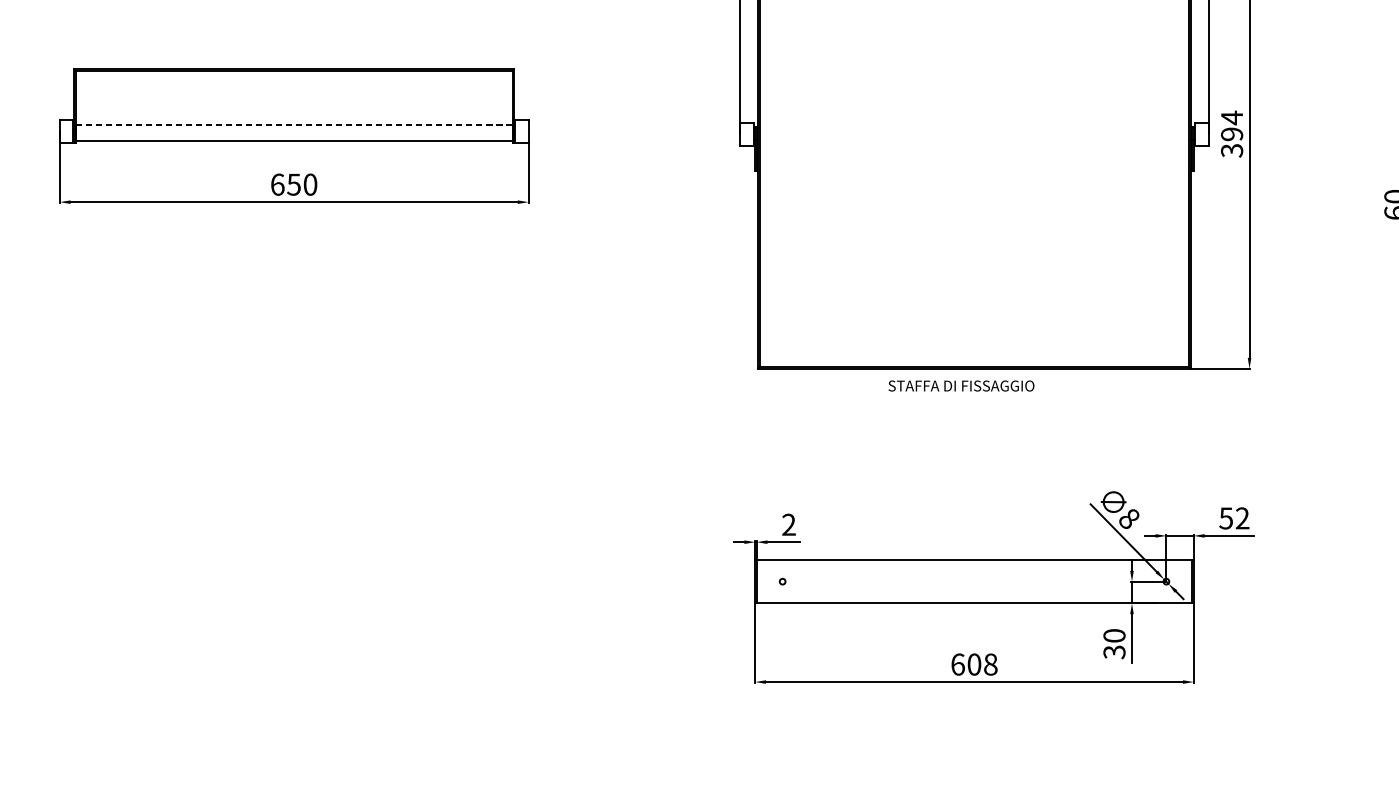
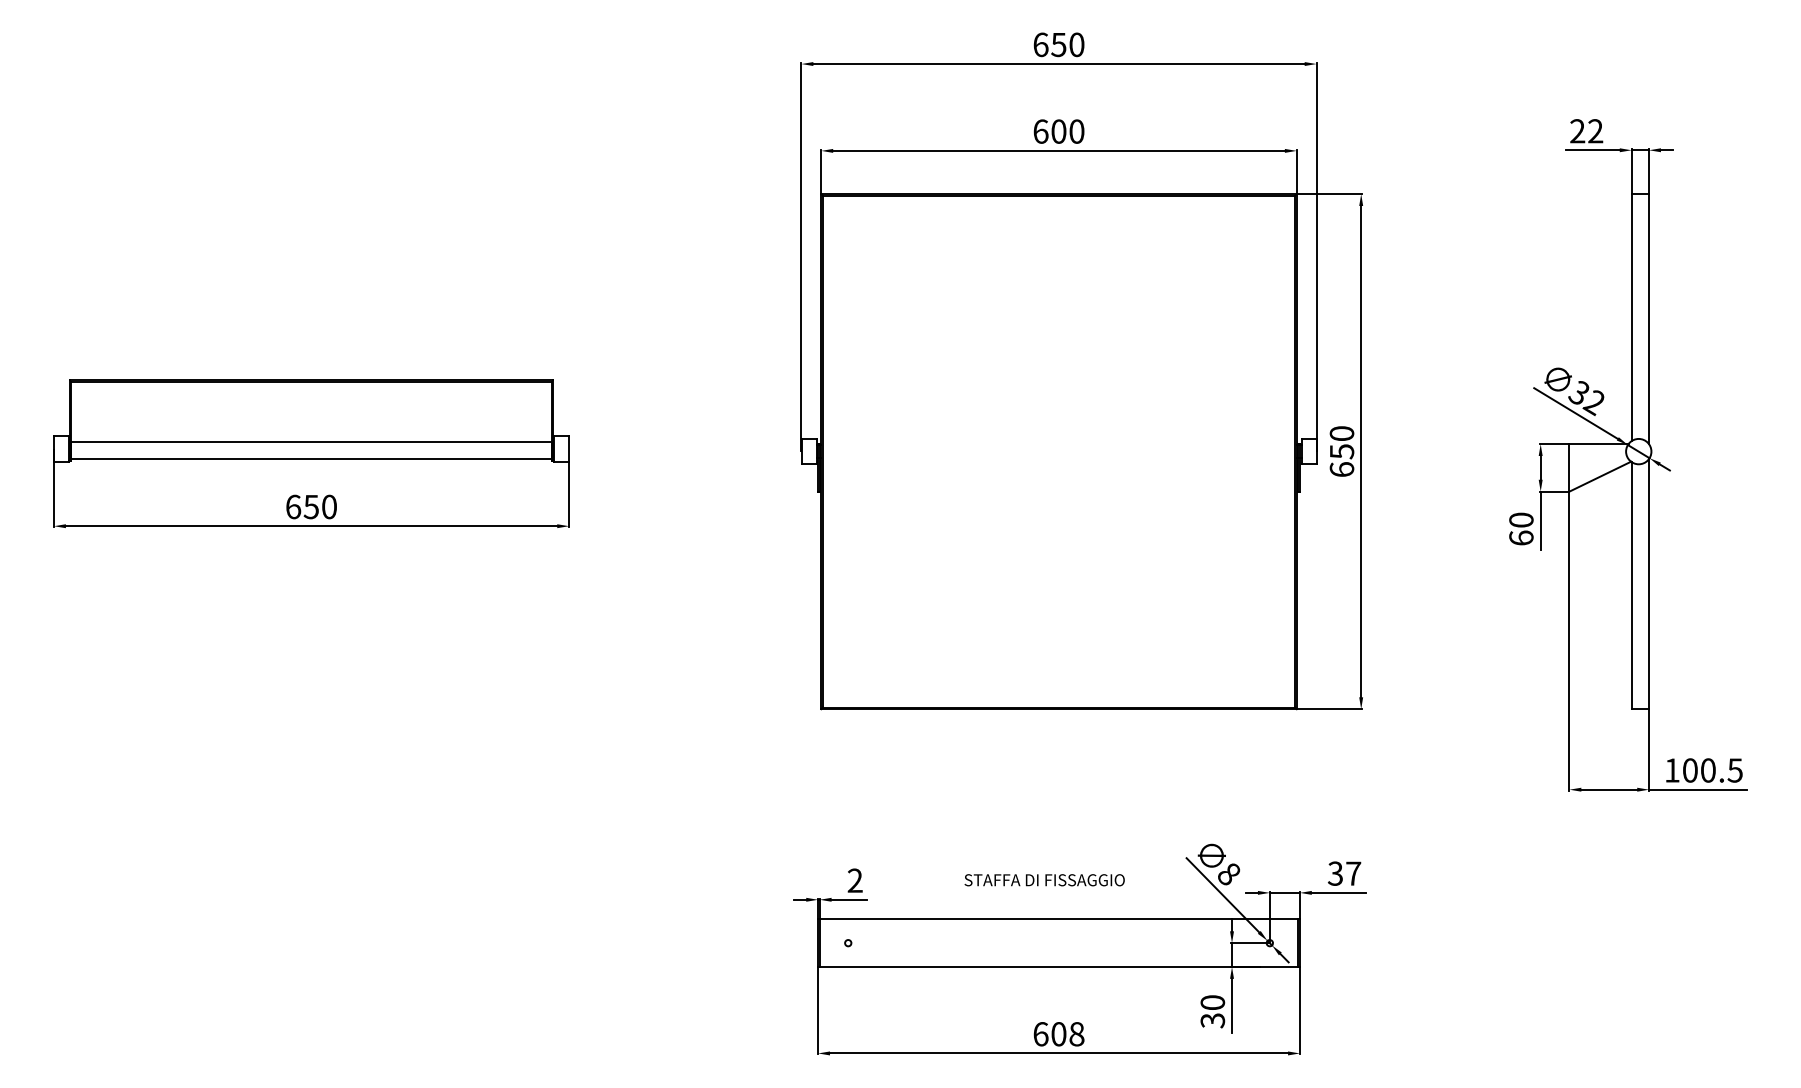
line: (295, 125) -> (312, 441), dashed -> solid
text: (1231, 134) -> (1341, 451), 394 -> 650
text: (961, 386) -> (1044, 880), moved
text: (1234, 518) -> (1344, 873), 52 -> 37

